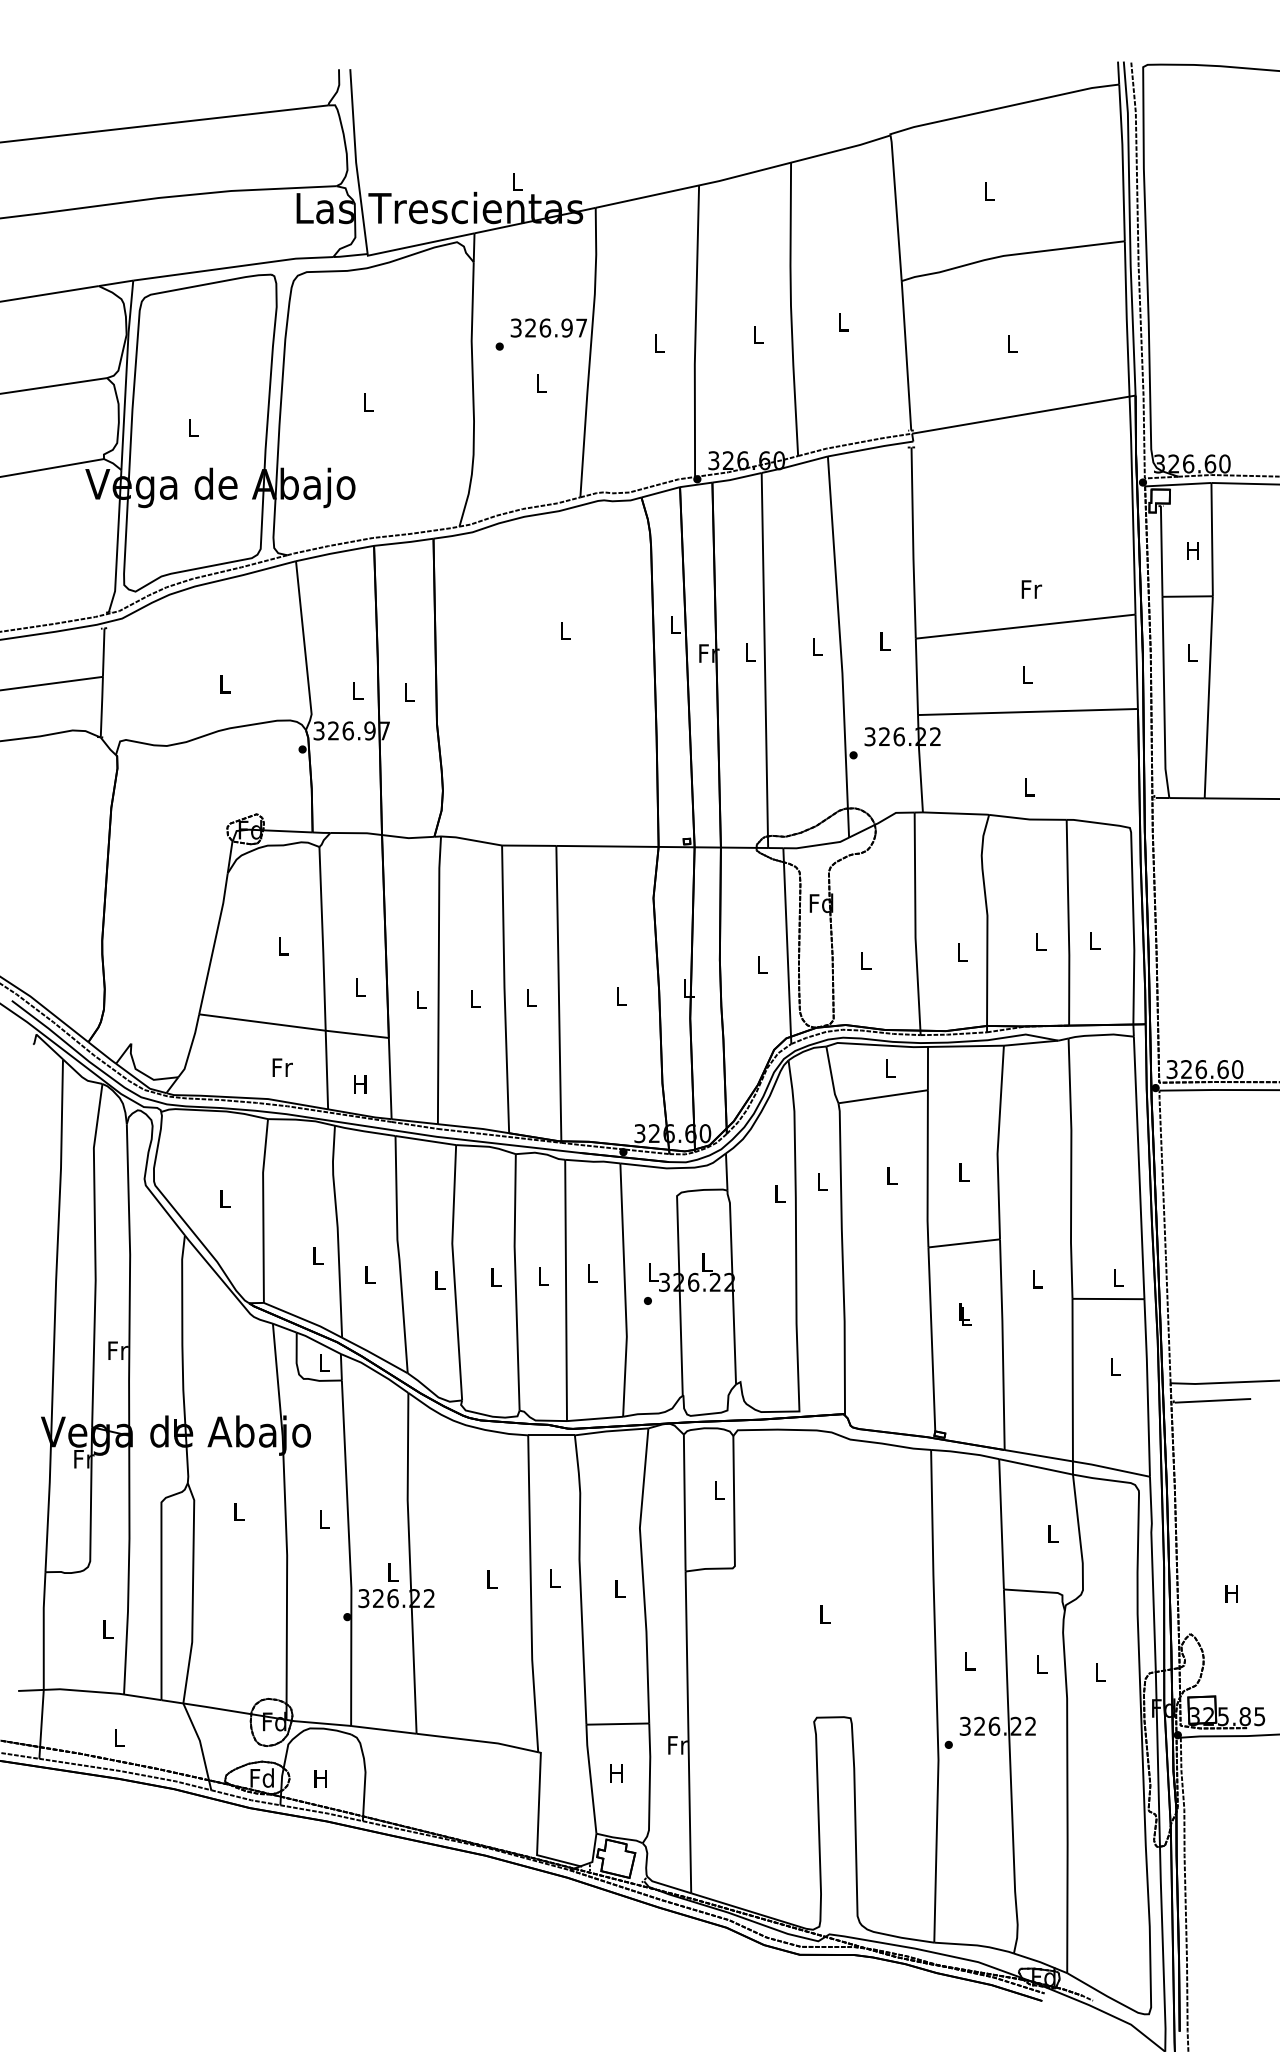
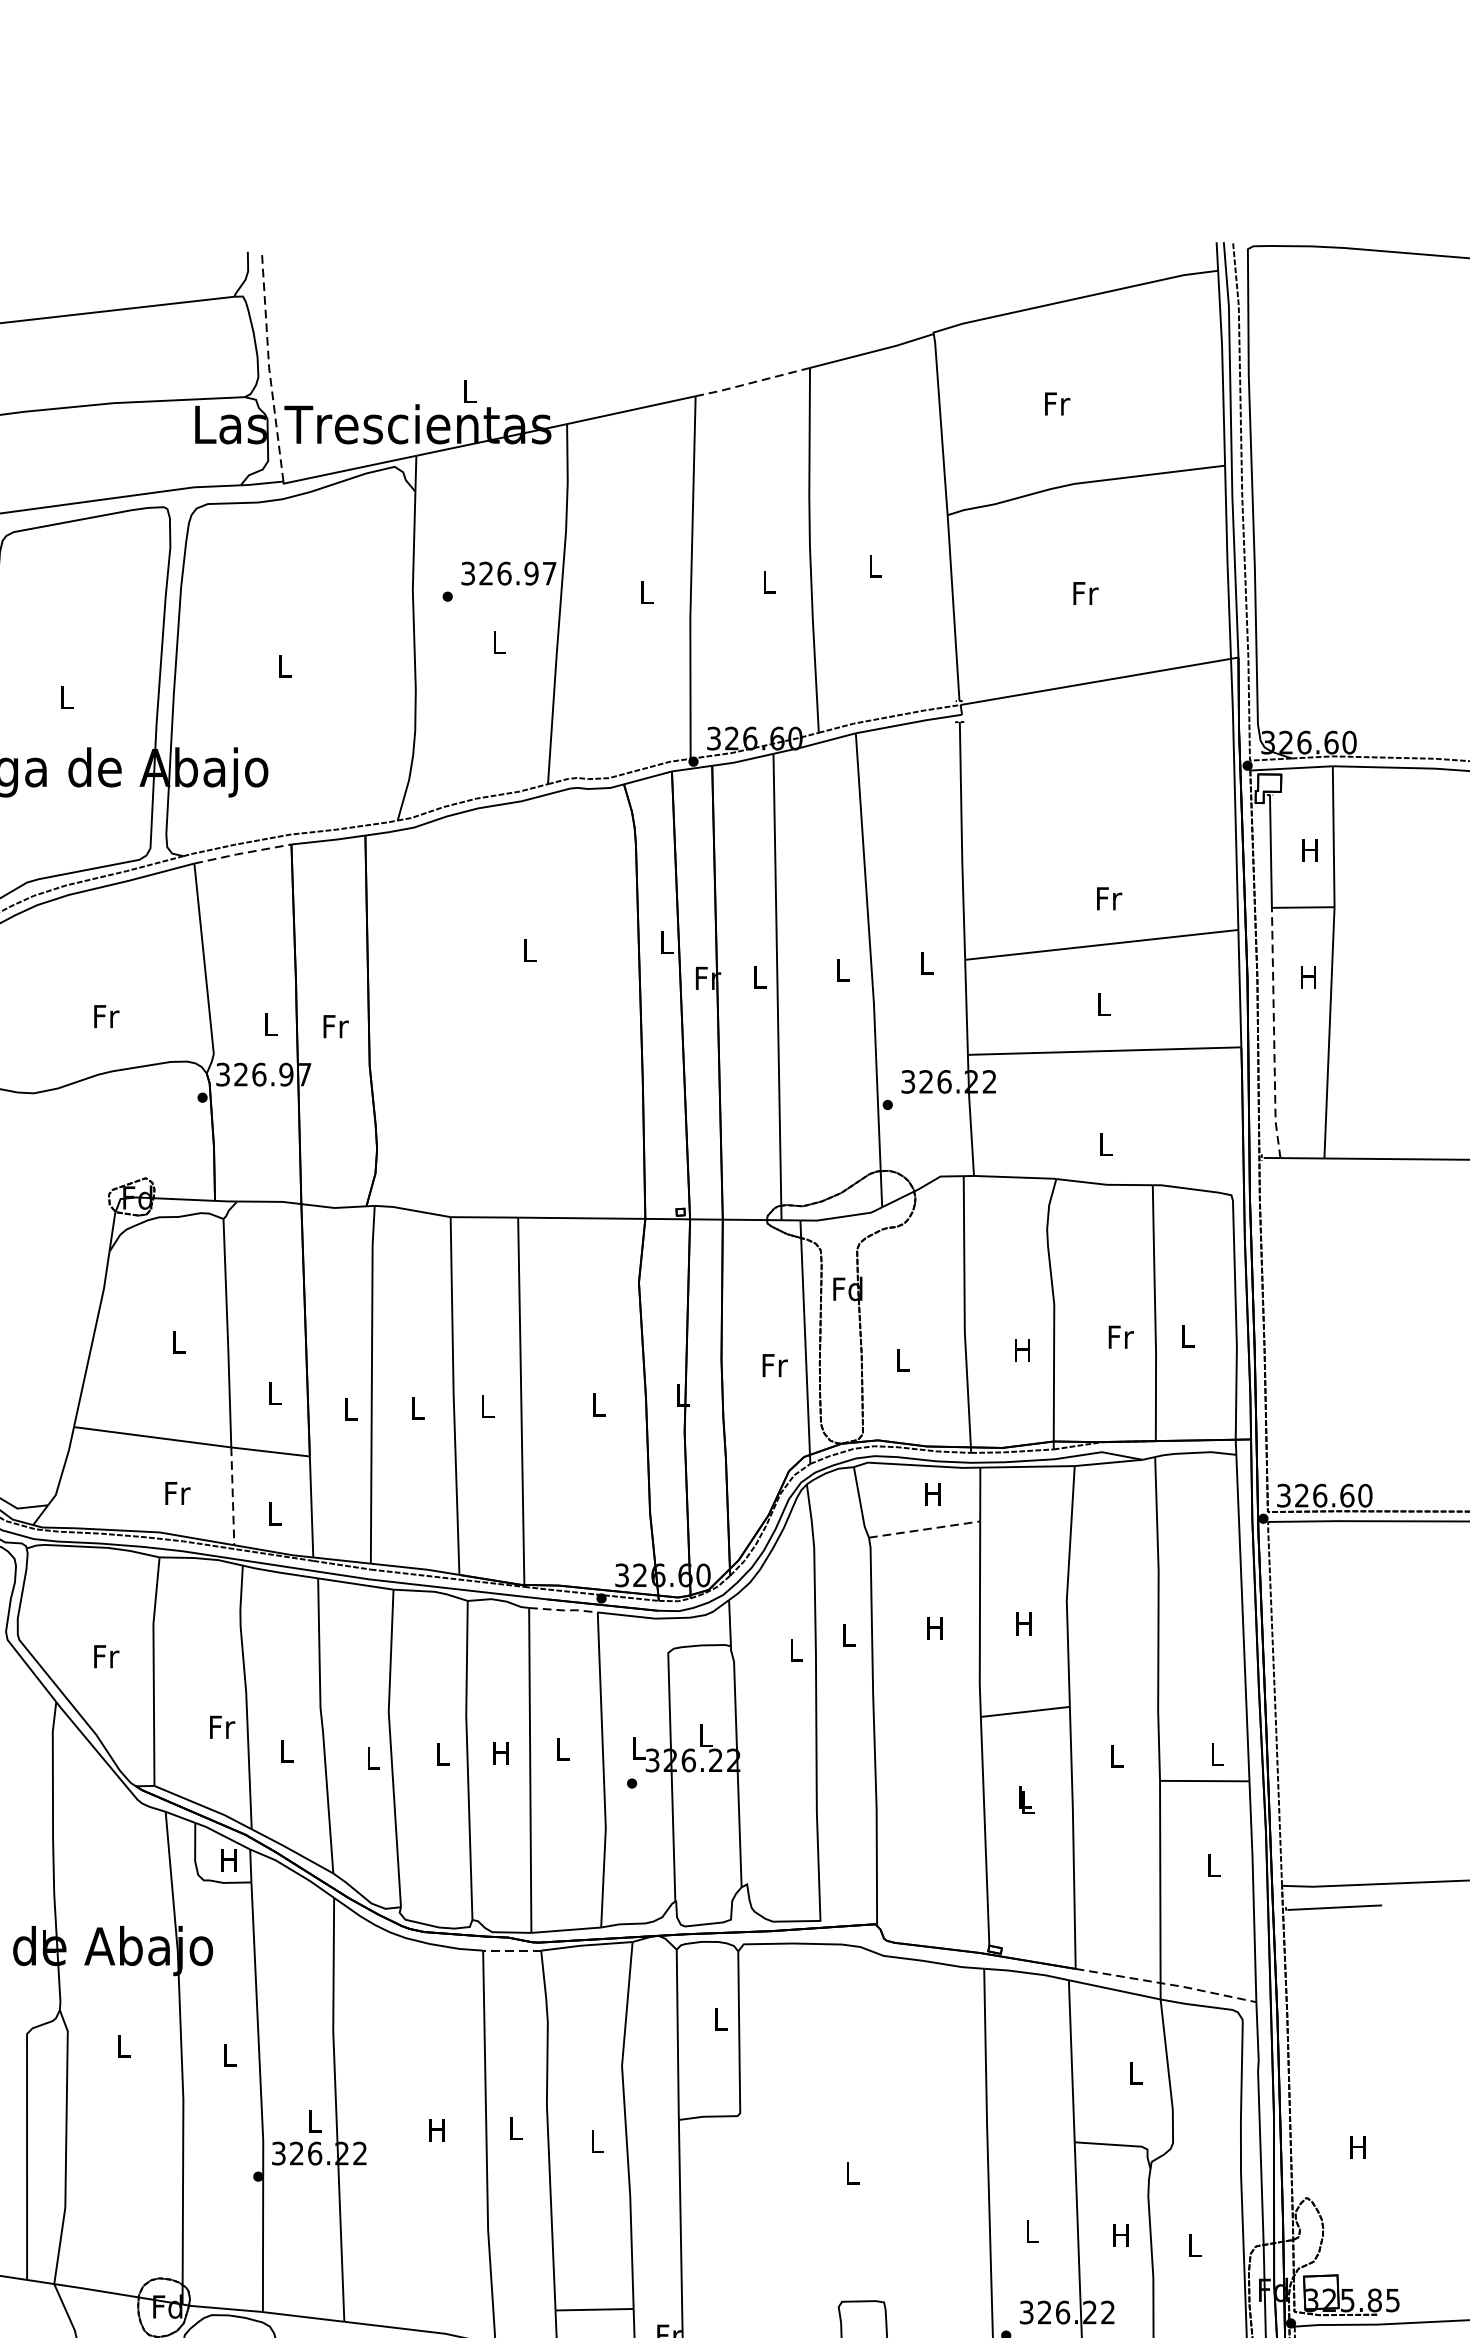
line: (356, 162) -> (269, 367), solid -> dashed
line: (744, 174) -> (752, 382), solid -> dashed
text: (990, 191) -> (1058, 403), L -> Fr
text: (1012, 343) -> (1085, 592), L -> Fr
line: (334, 553) -> (242, 853), solid -> dashed
text: (1191, 652) -> (1308, 977), L -> H
text: (225, 684) -> (106, 1016), L -> Fr
text: (410, 692) -> (336, 1026), L -> Fr
line: (1164, 698) -> (1274, 1034), solid -> dashed
text: (1041, 941) -> (1121, 1336), L -> Fr
text: (961, 952) -> (1021, 1350), L -> H
text: (763, 964) -> (775, 1365), L -> Fr
text: (889, 1068) -> (932, 1494), L -> H
line: (326, 1070) -> (232, 1496), solid -> dashed
text: (360, 1084) -> (274, 1514), H -> L
line: (883, 1096) -> (924, 1529), solid -> dashed
line: (593, 1161) -> (564, 1610), solid -> dashed
text: (963, 1172) -> (1024, 1623), L -> H
text: (891, 1175) -> (934, 1627), L -> H
text: (225, 1198) -> (106, 1656), L -> Fr
text: (318, 1255) -> (222, 1726), L -> Fr
text: (542, 1276) -> (500, 1753), L -> H
text: (323, 1362) -> (228, 1860), L -> H
line: (551, 1435) -> (512, 1950), solid -> dashed
line: (1077, 1462) -> (1166, 1984), solid -> dashed
text: (491, 1579) -> (437, 2129), L -> H
text: (1041, 1664) -> (1121, 2235), L -> H

